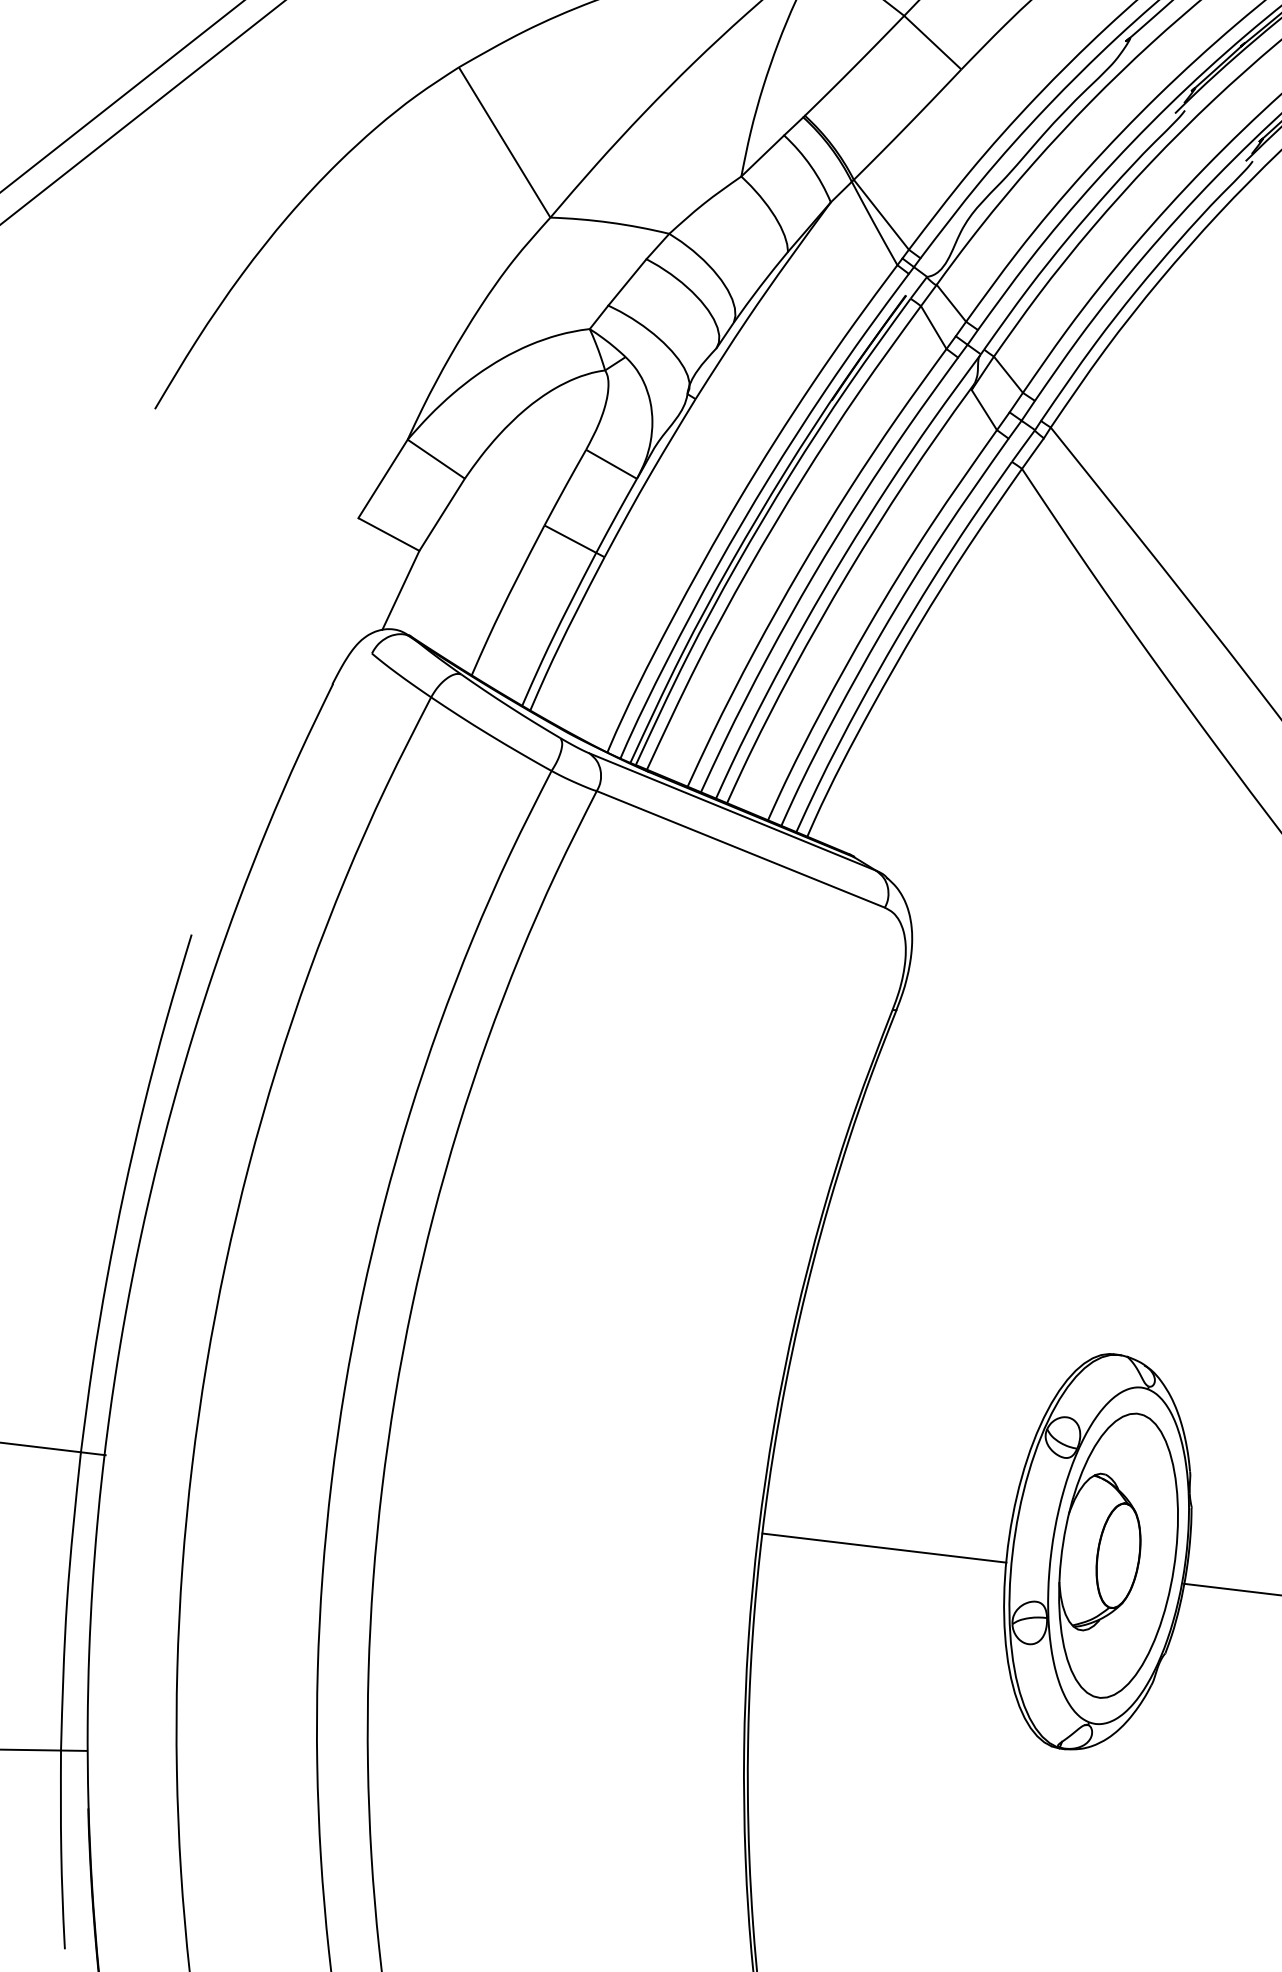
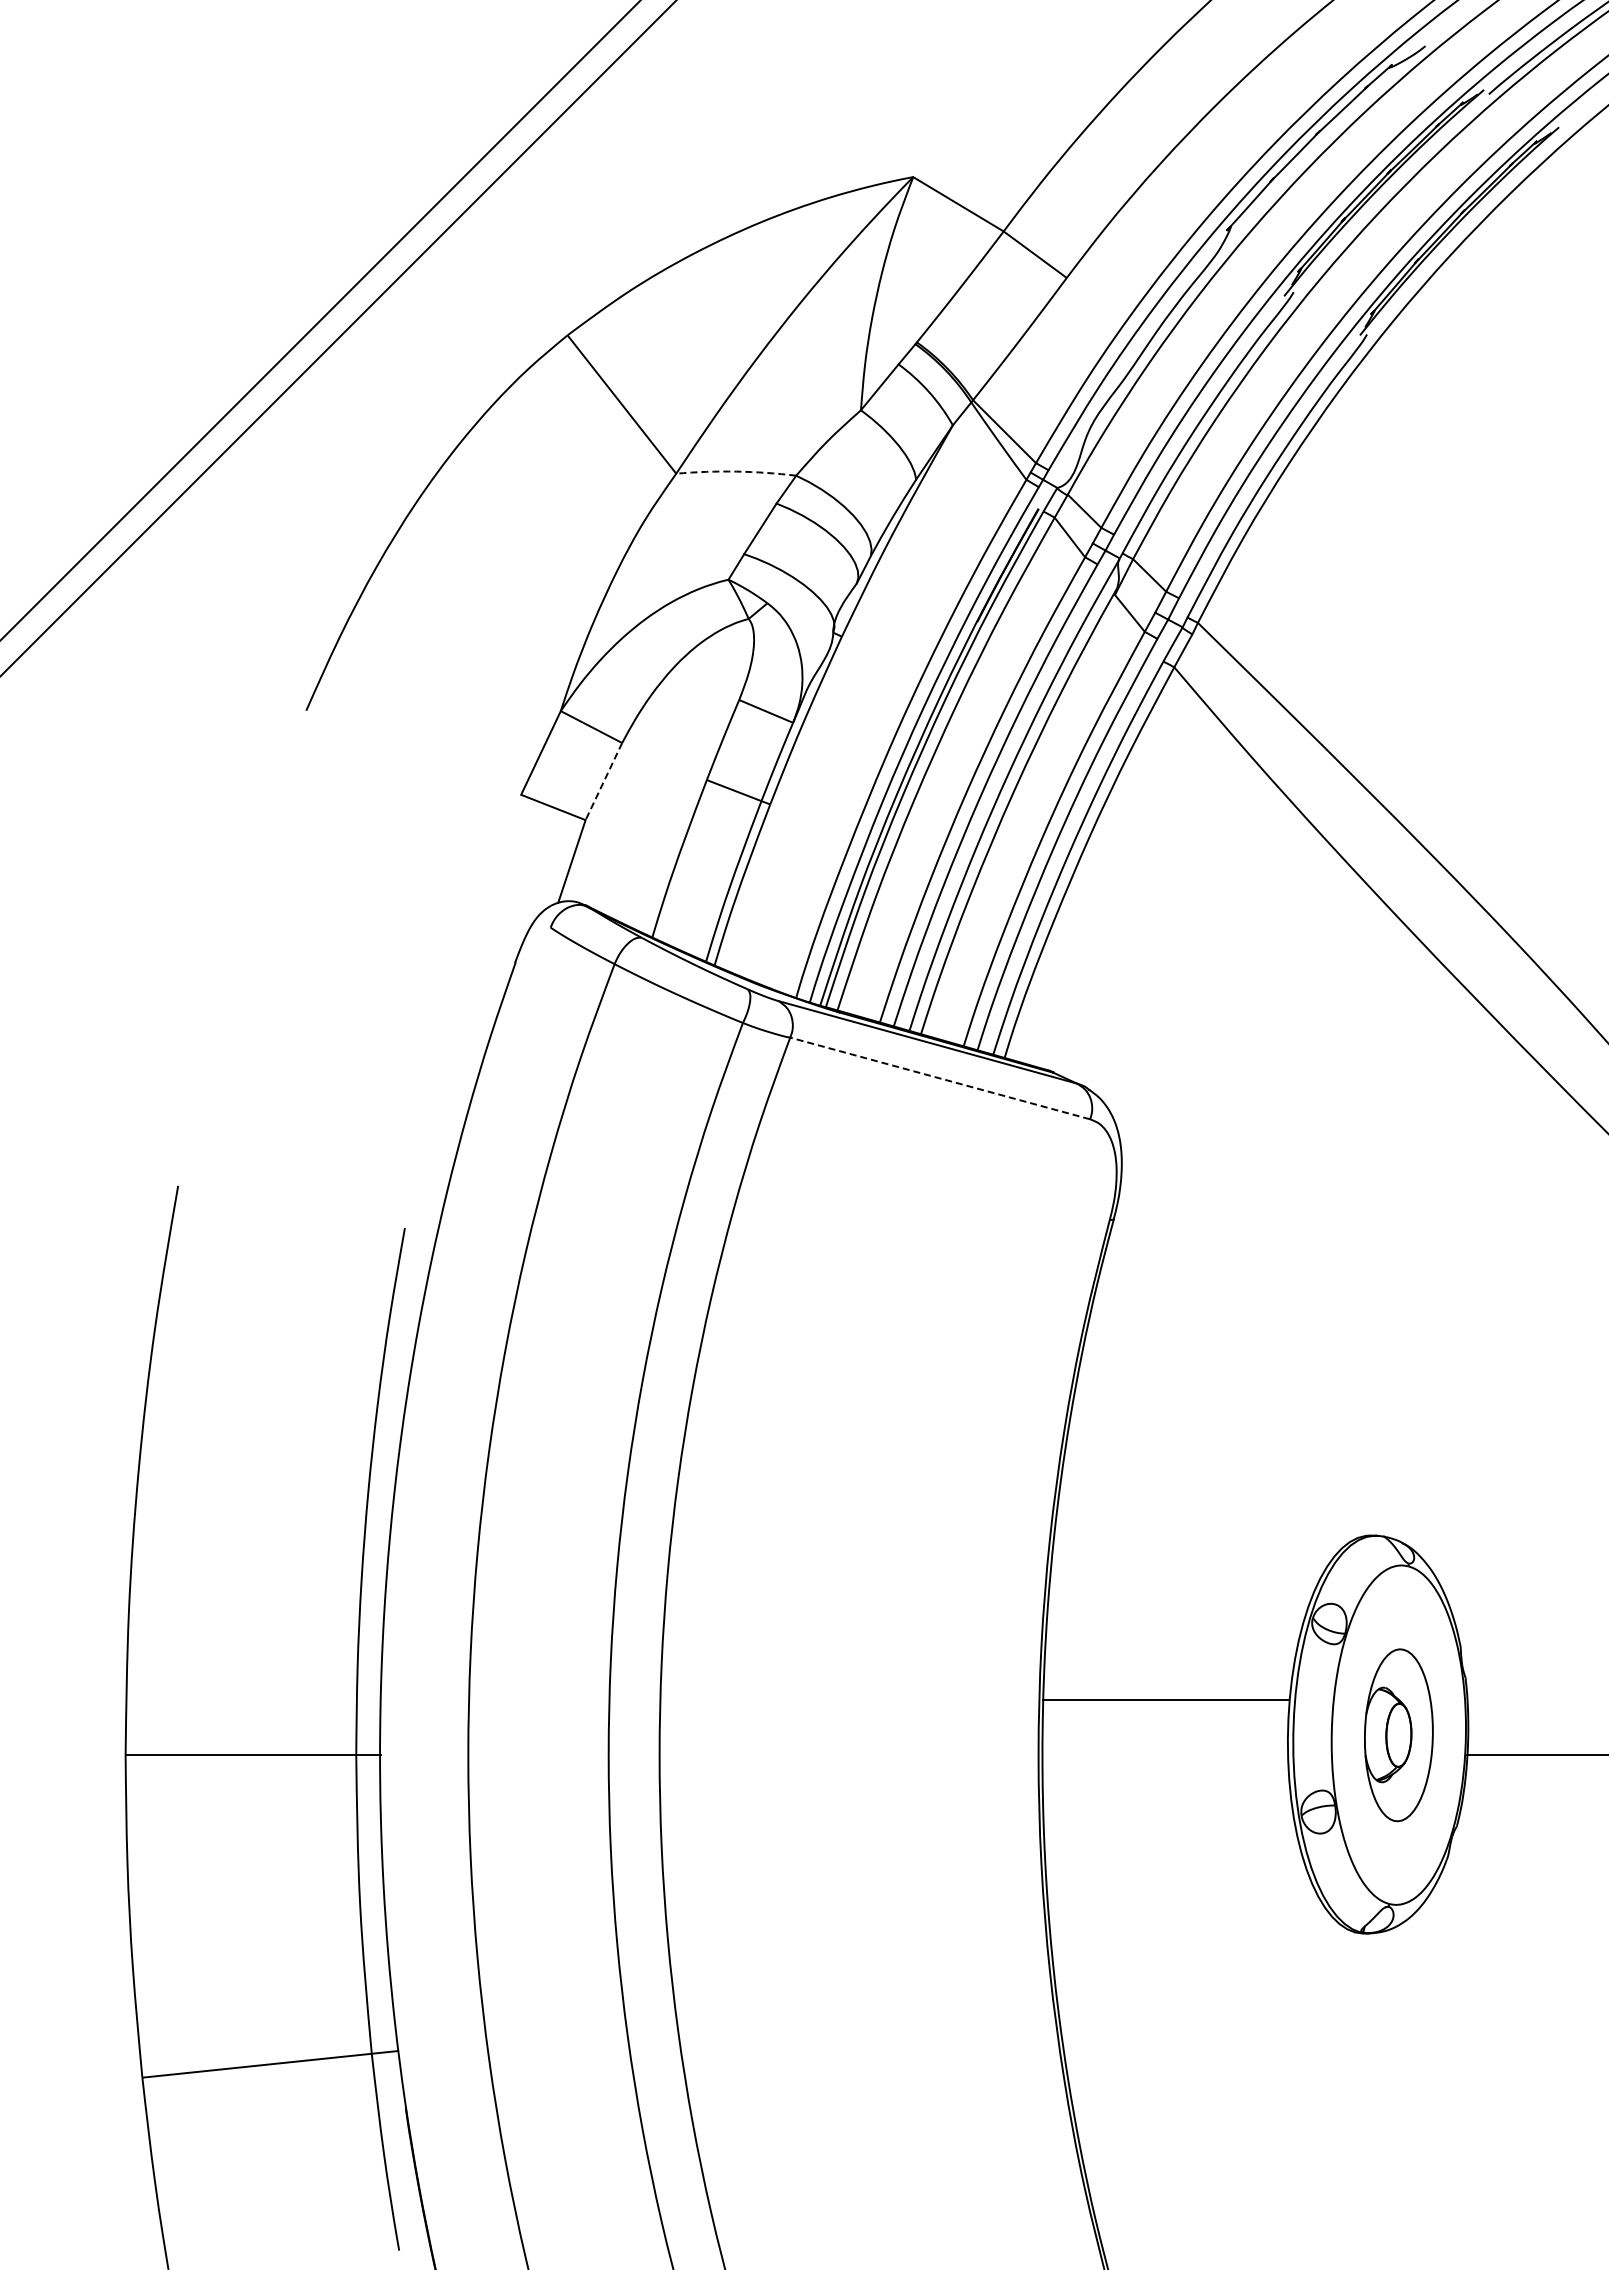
arc: (610, 222) -> (736, 471), solid -> dashed
line: (441, 514) -> (603, 781), solid -> dashed
line: (740, 849) -> (939, 1078), solid -> dashed
line: (884, 1548) -> (1165, 1700), moved
part: (1118, 1556) -> (1398, 1735), size x0.6

